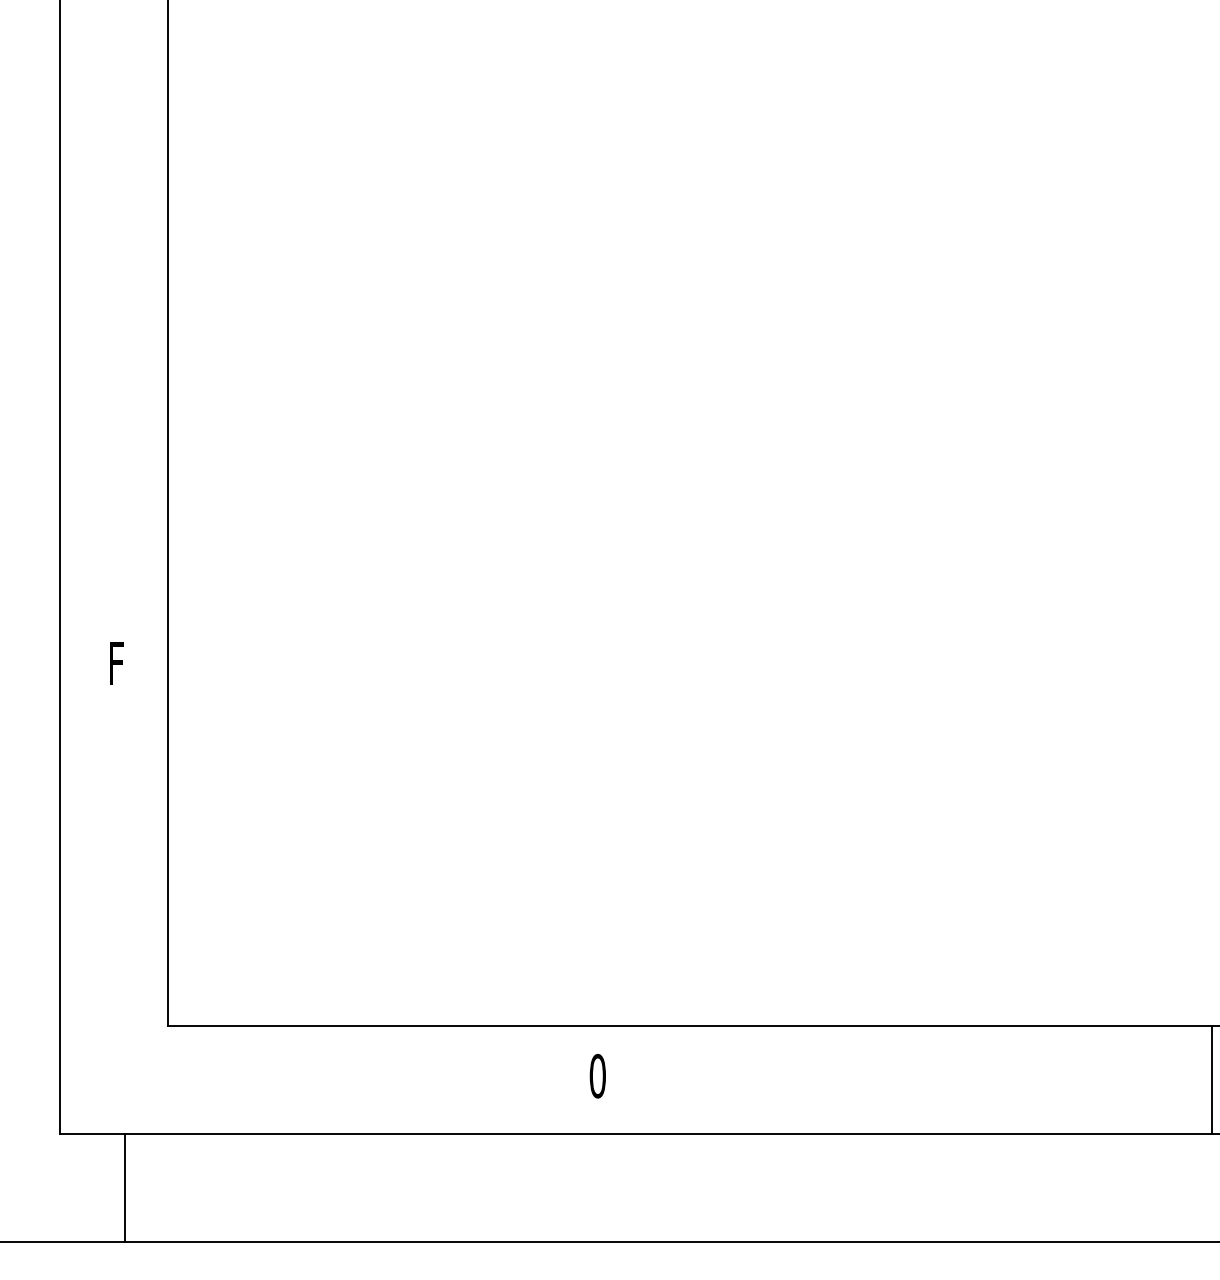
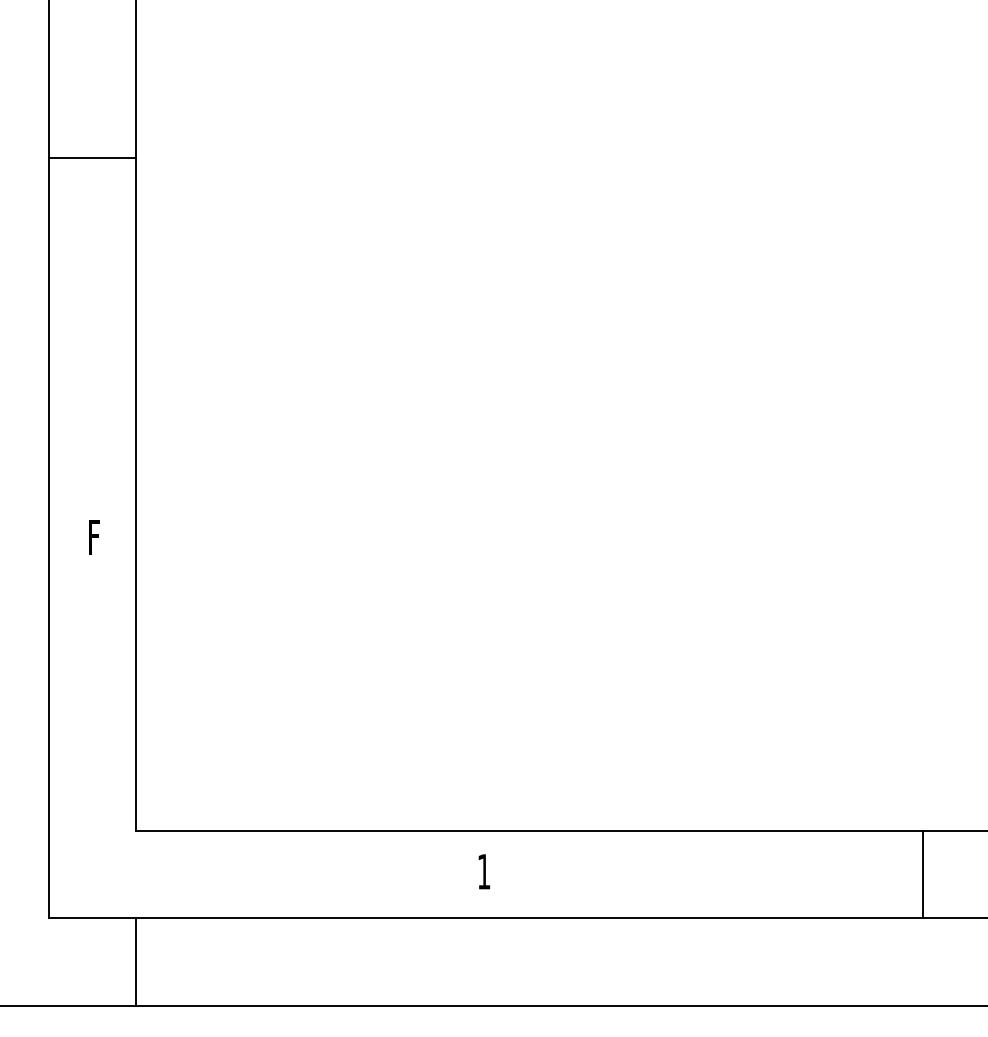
line: (114, 194) -> (92, 157), added
text: (597, 1075) -> (483, 871), 0 -> 1
line: (1211, 1079) -> (923, 874), moved
line: (125, 1186) -> (136, 961), moved

